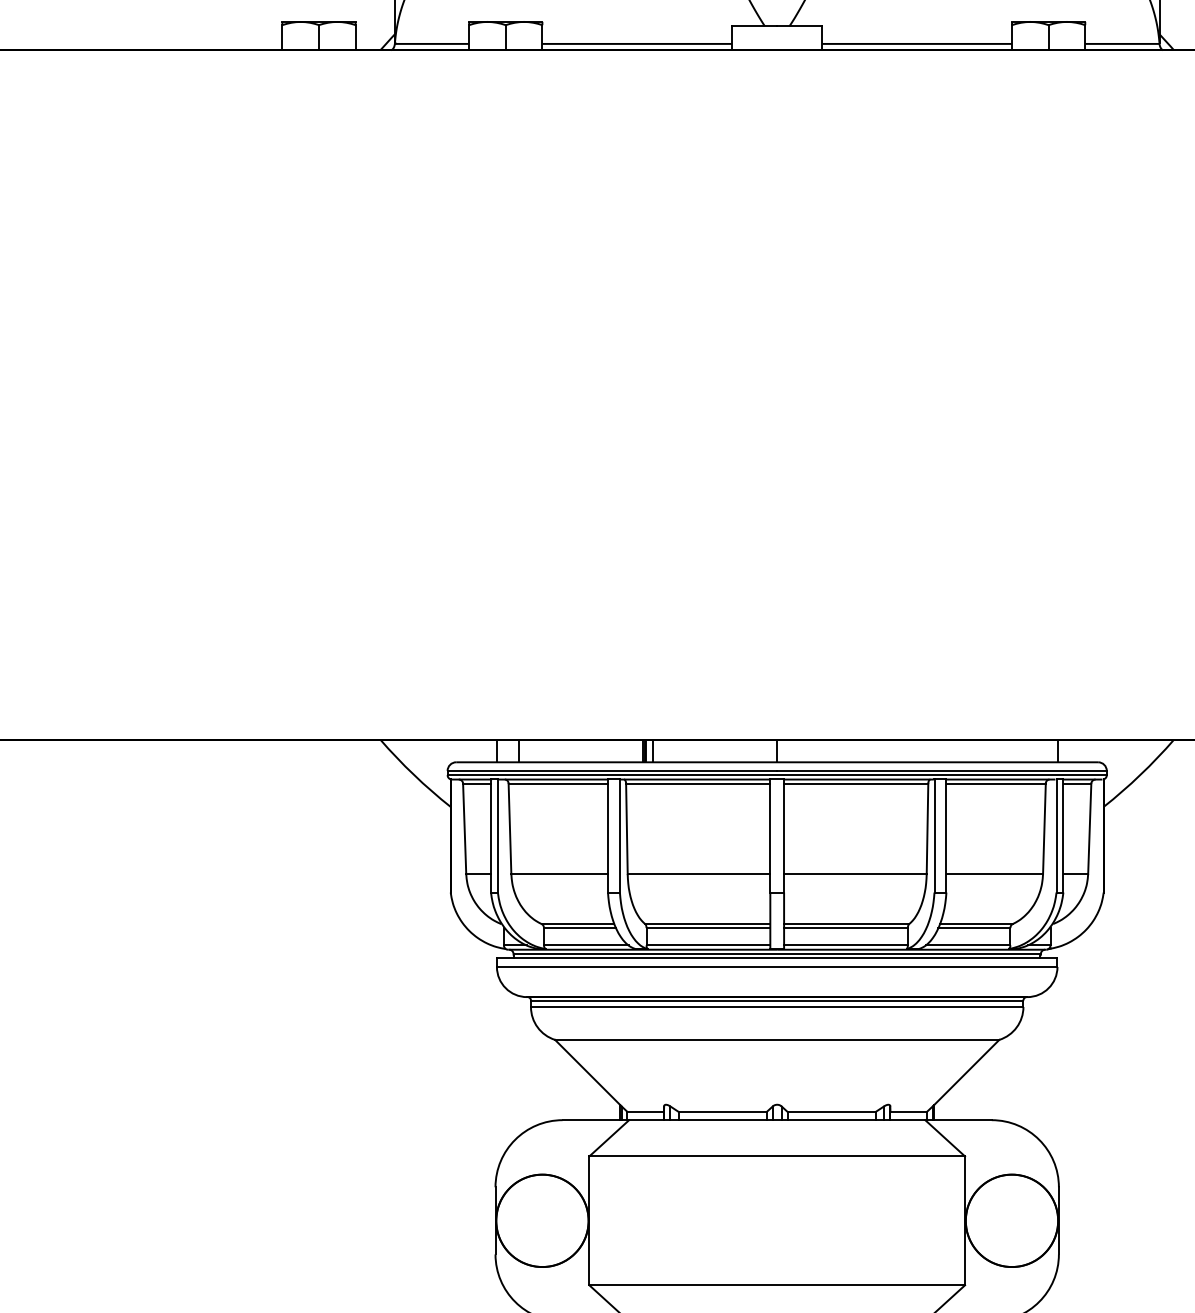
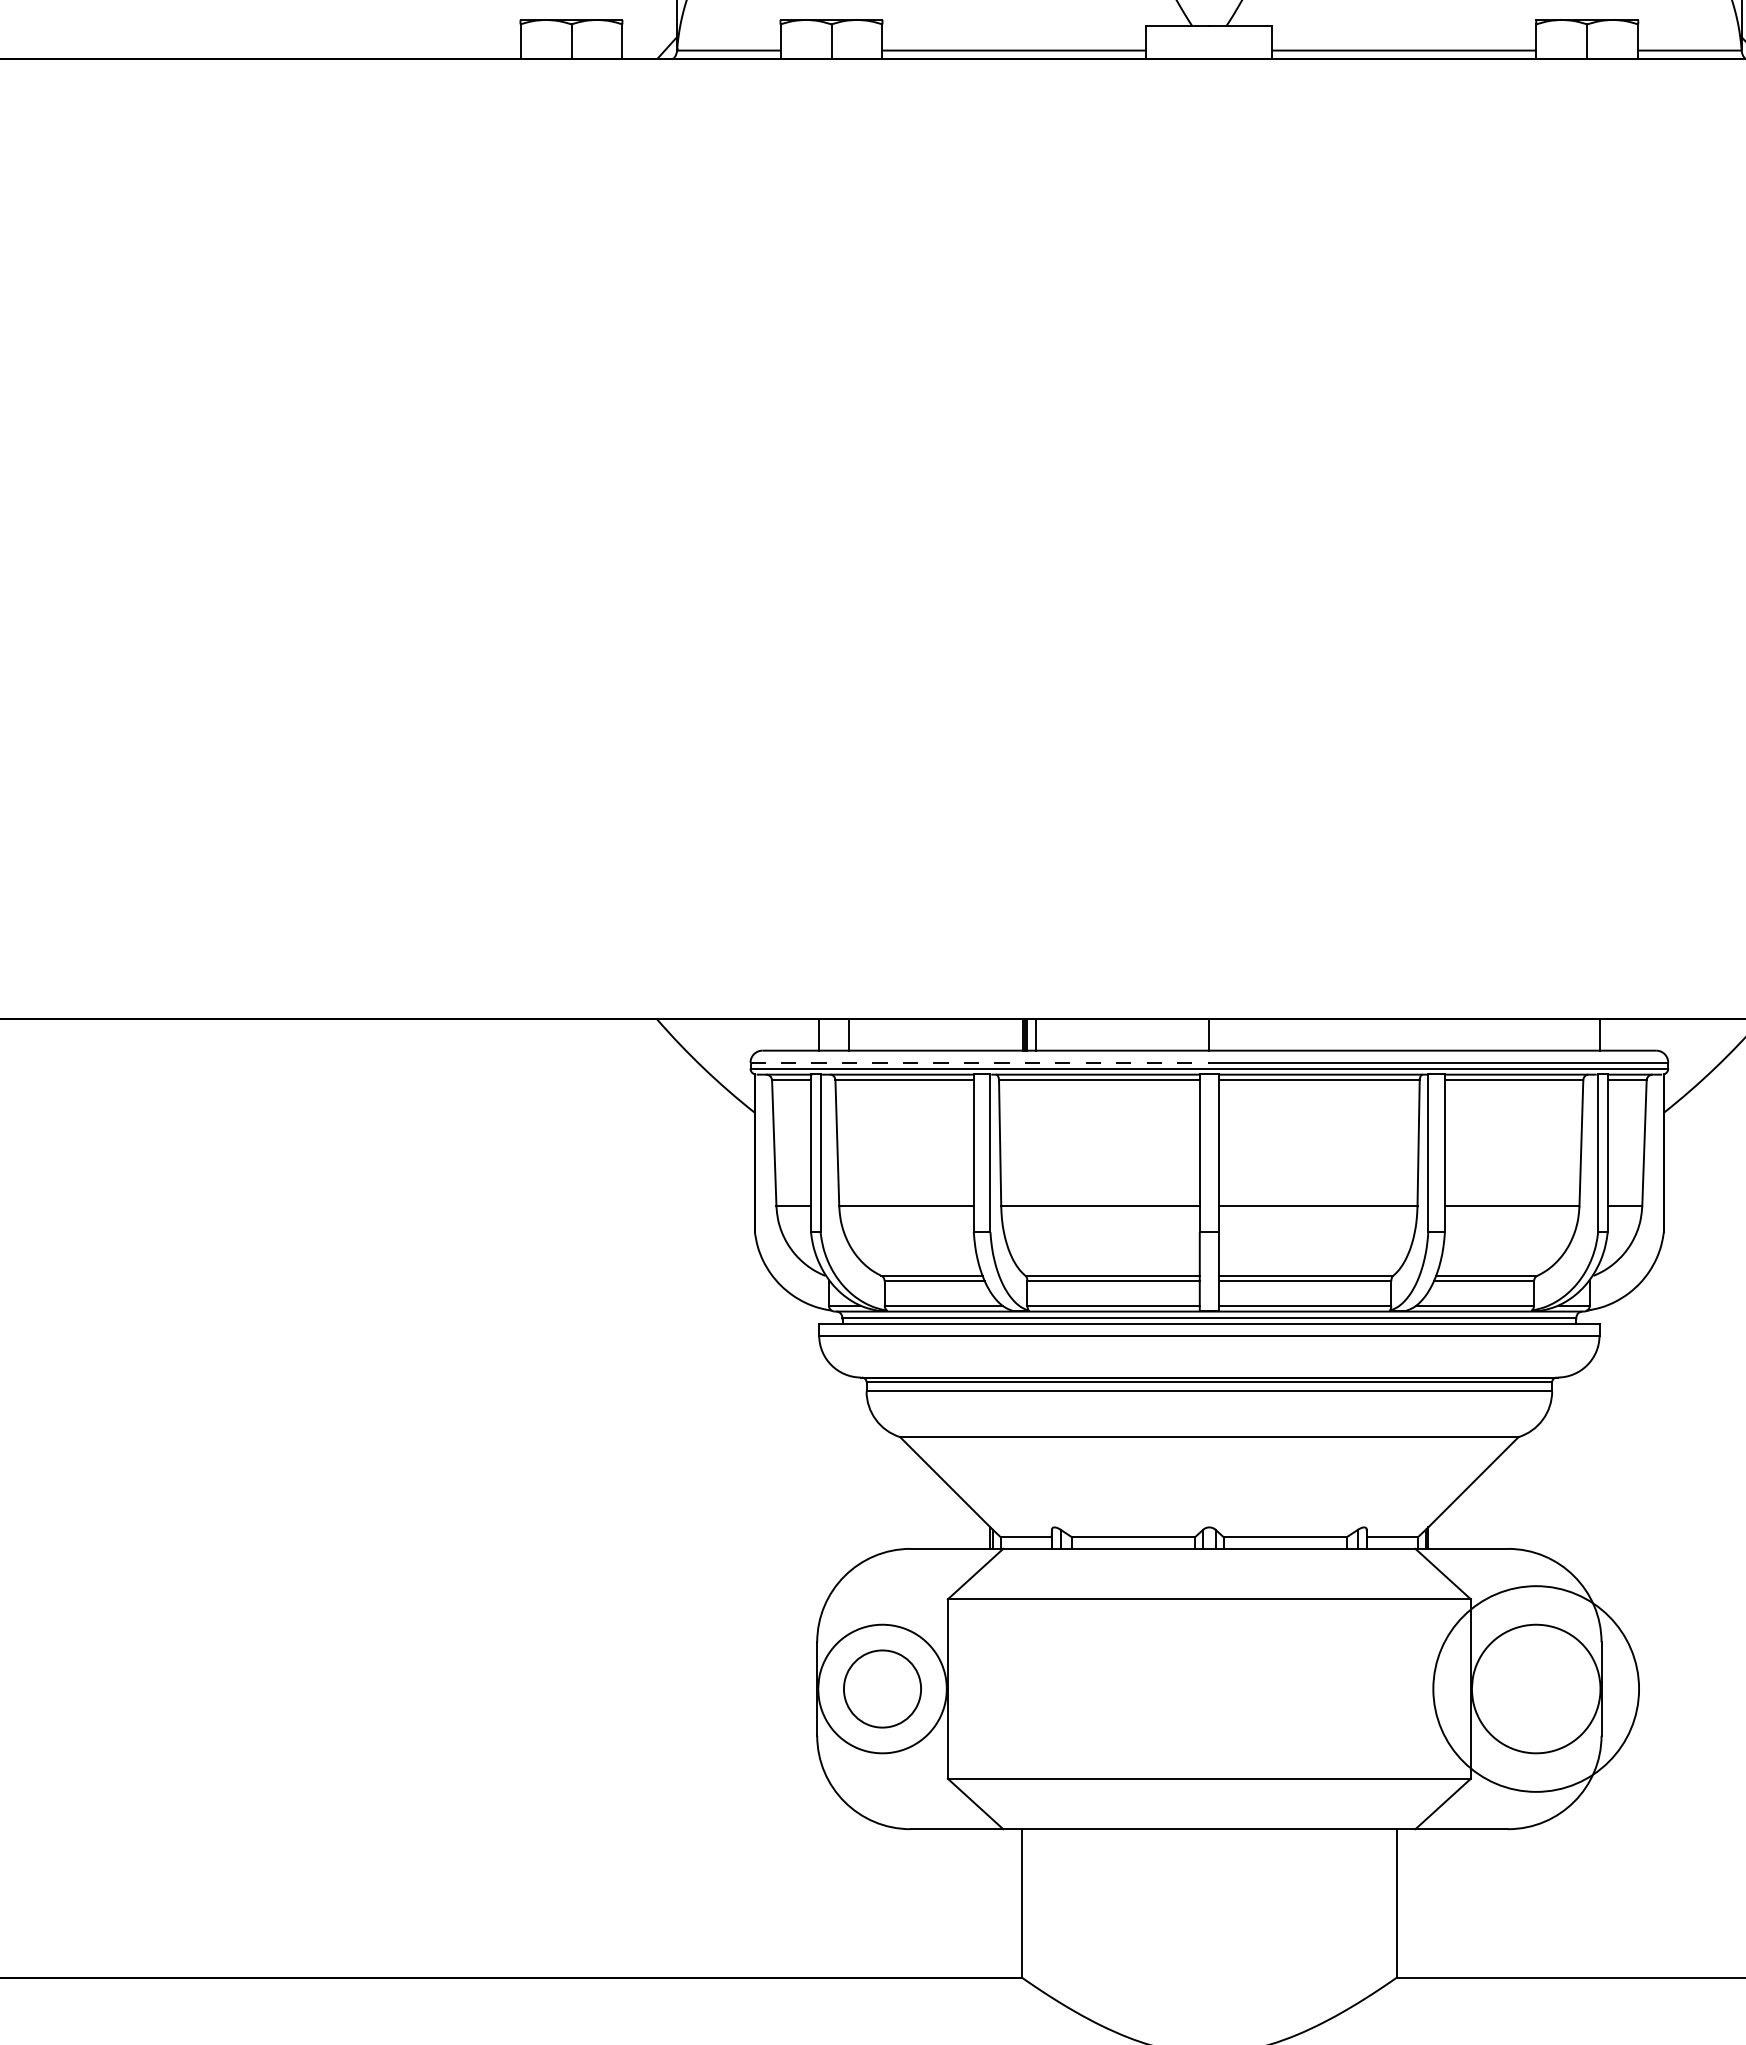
line: (612, 770) -> (980, 1062), solid -> dashed
circle: (542, 1220) -> (882, 1688), size x0.6
circle: (1011, 1220) -> (1535, 1688), size x1.6

